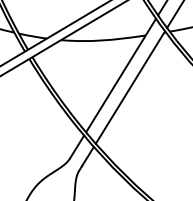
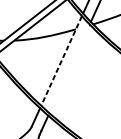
line: (121, 75) -> (61, 60), solid -> dashed
line: (130, 87) -> (69, 68), removed

